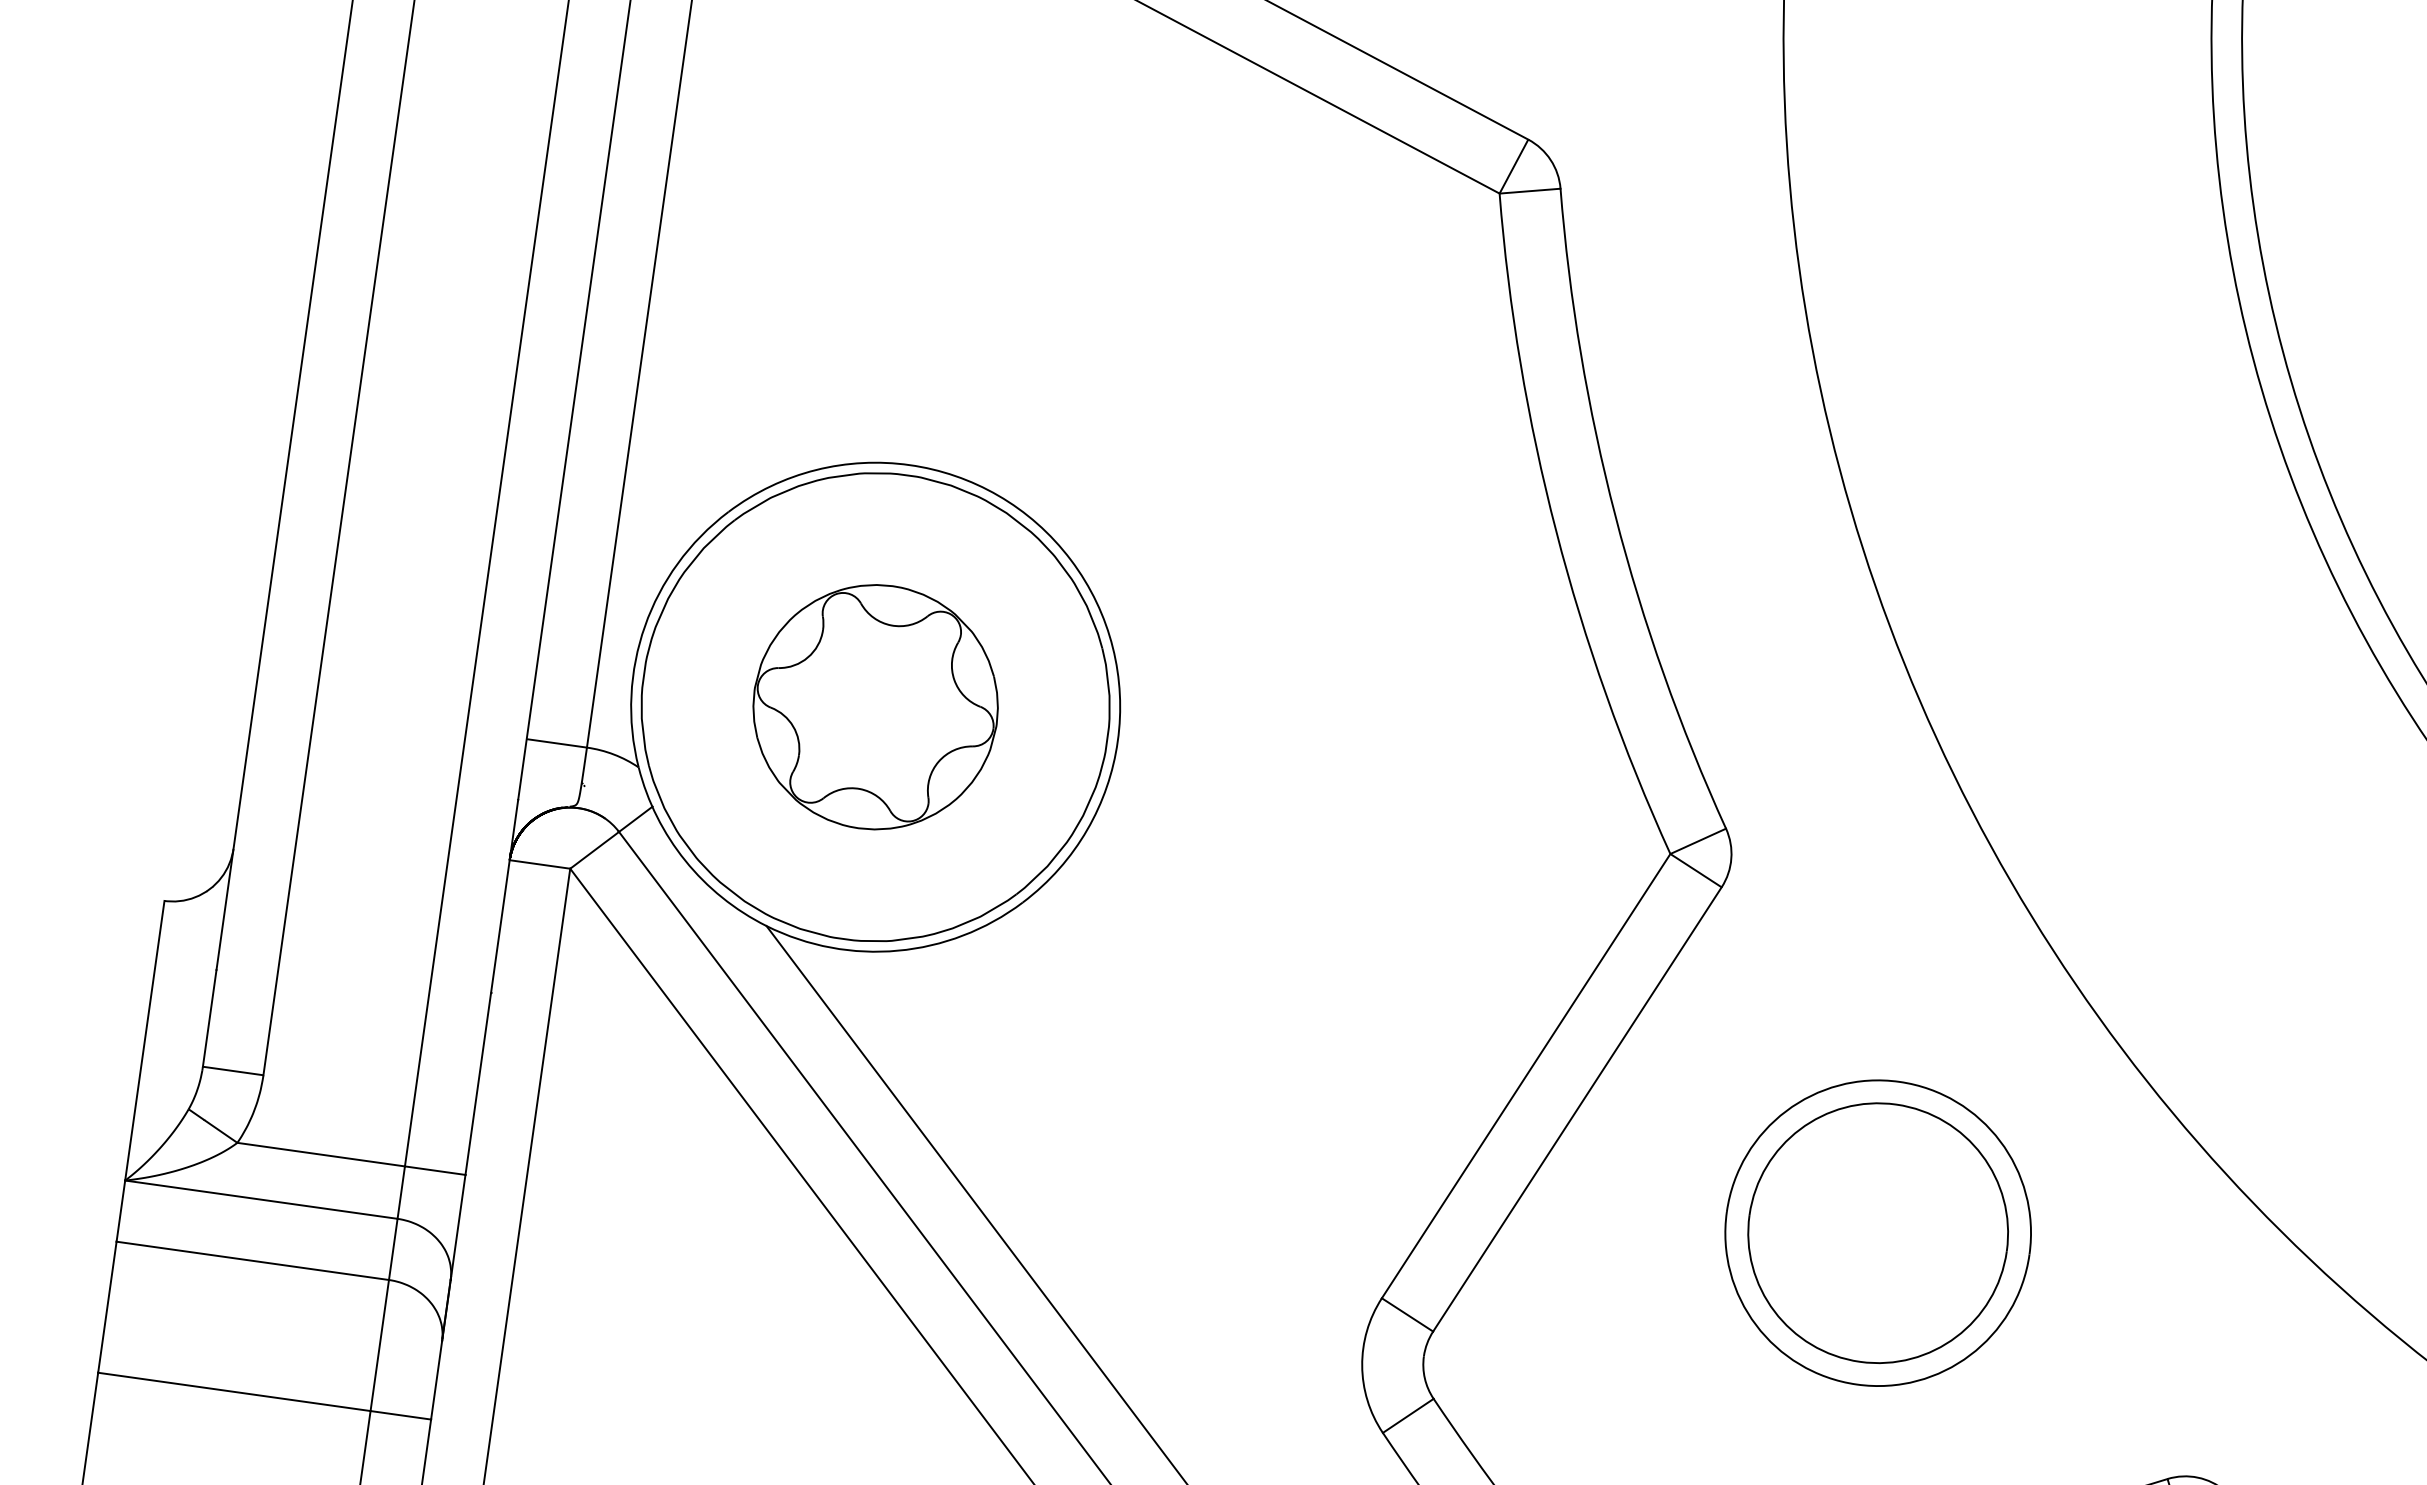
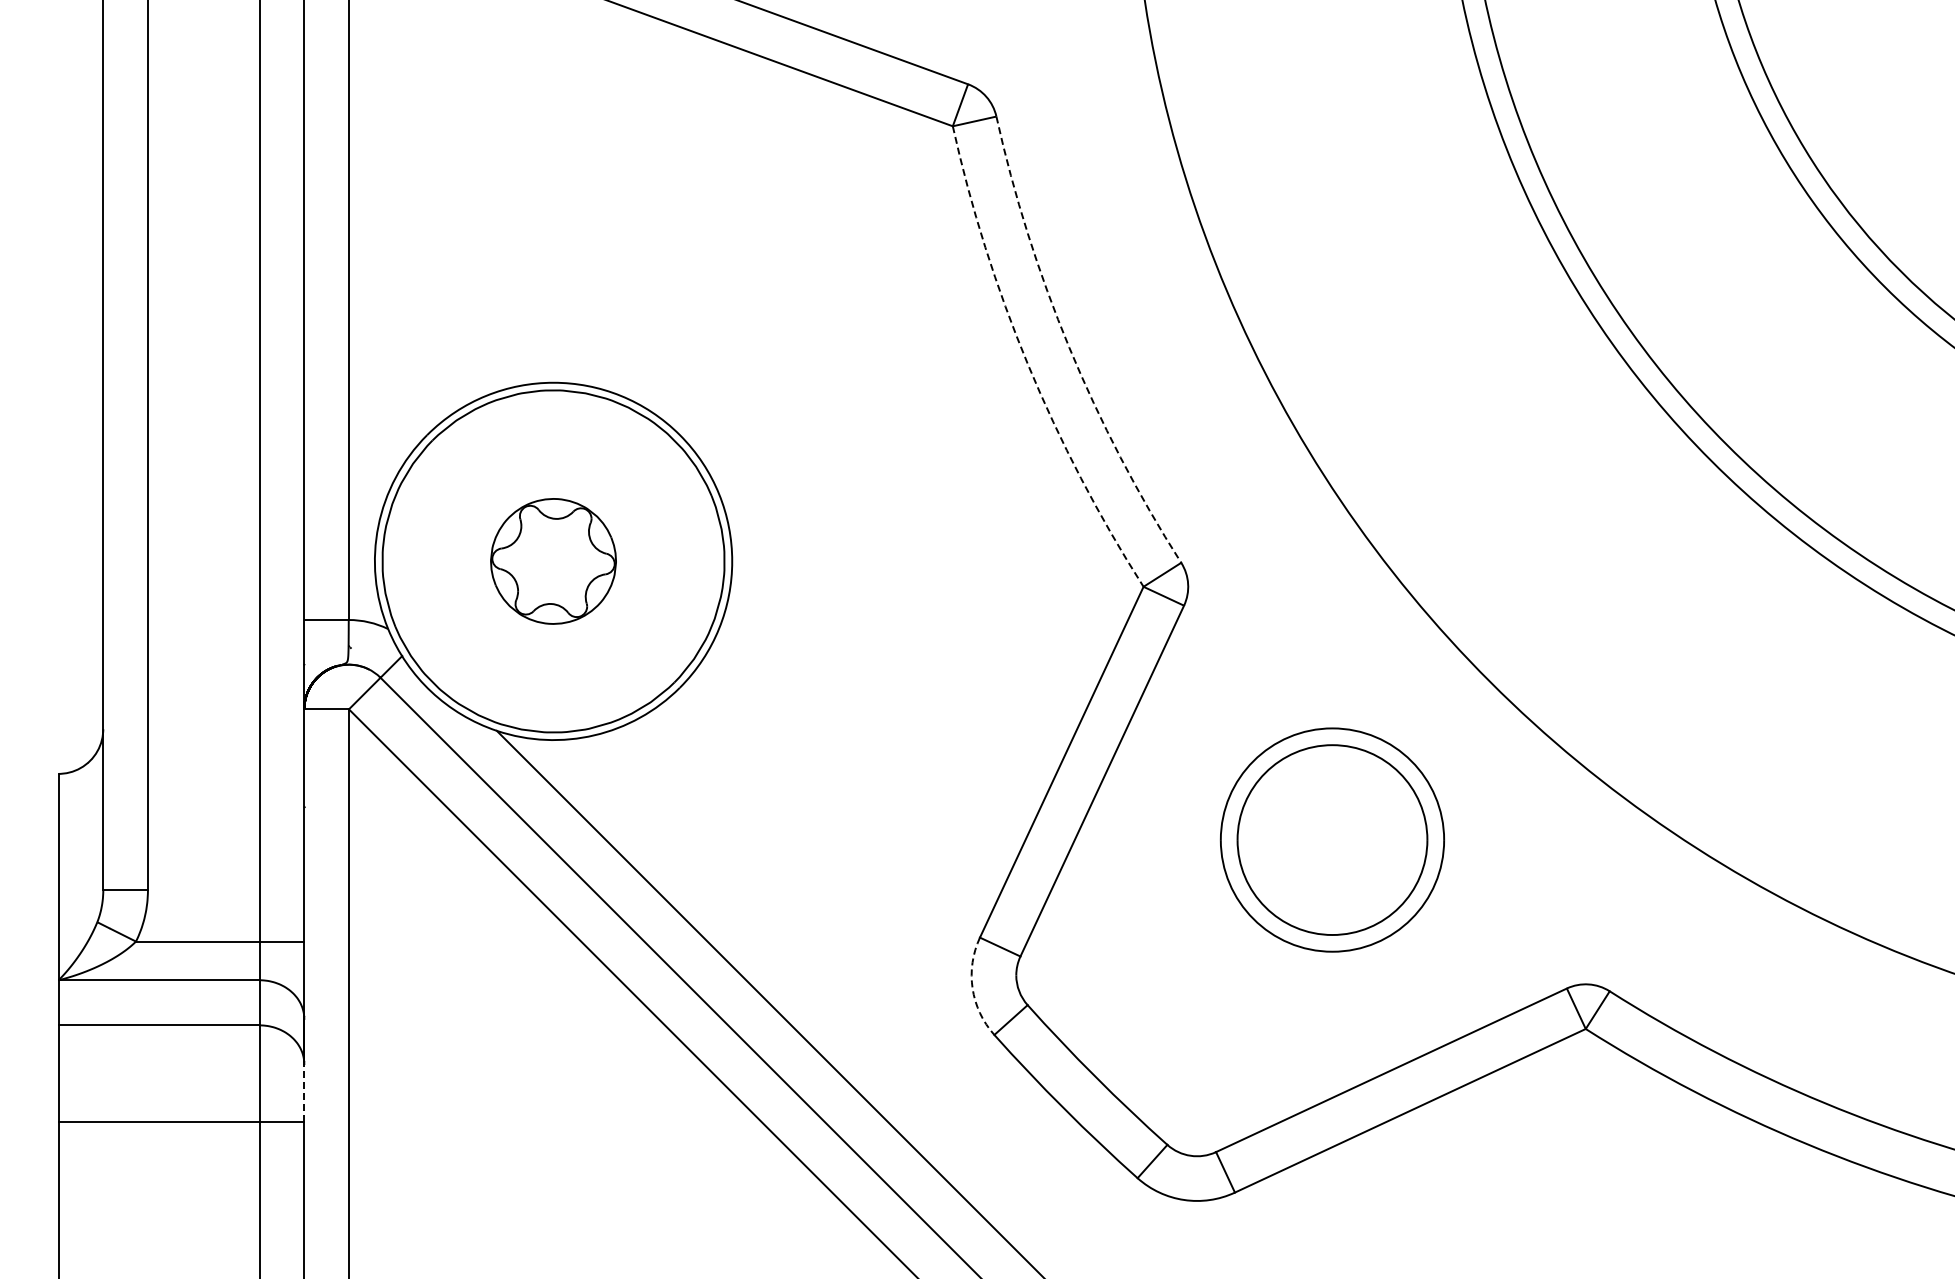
arc: (1615, 515) -> (1069, 347), solid -> dashed
arc: (1556, 530) -> (1028, 364), solid -> dashed
part: (875, 707) -> (553, 561), size x0.7
arc: (1362, 1365) -> (972, 988), solid -> dashed
line: (436, 1379) -> (304, 1092), solid -> dashed

